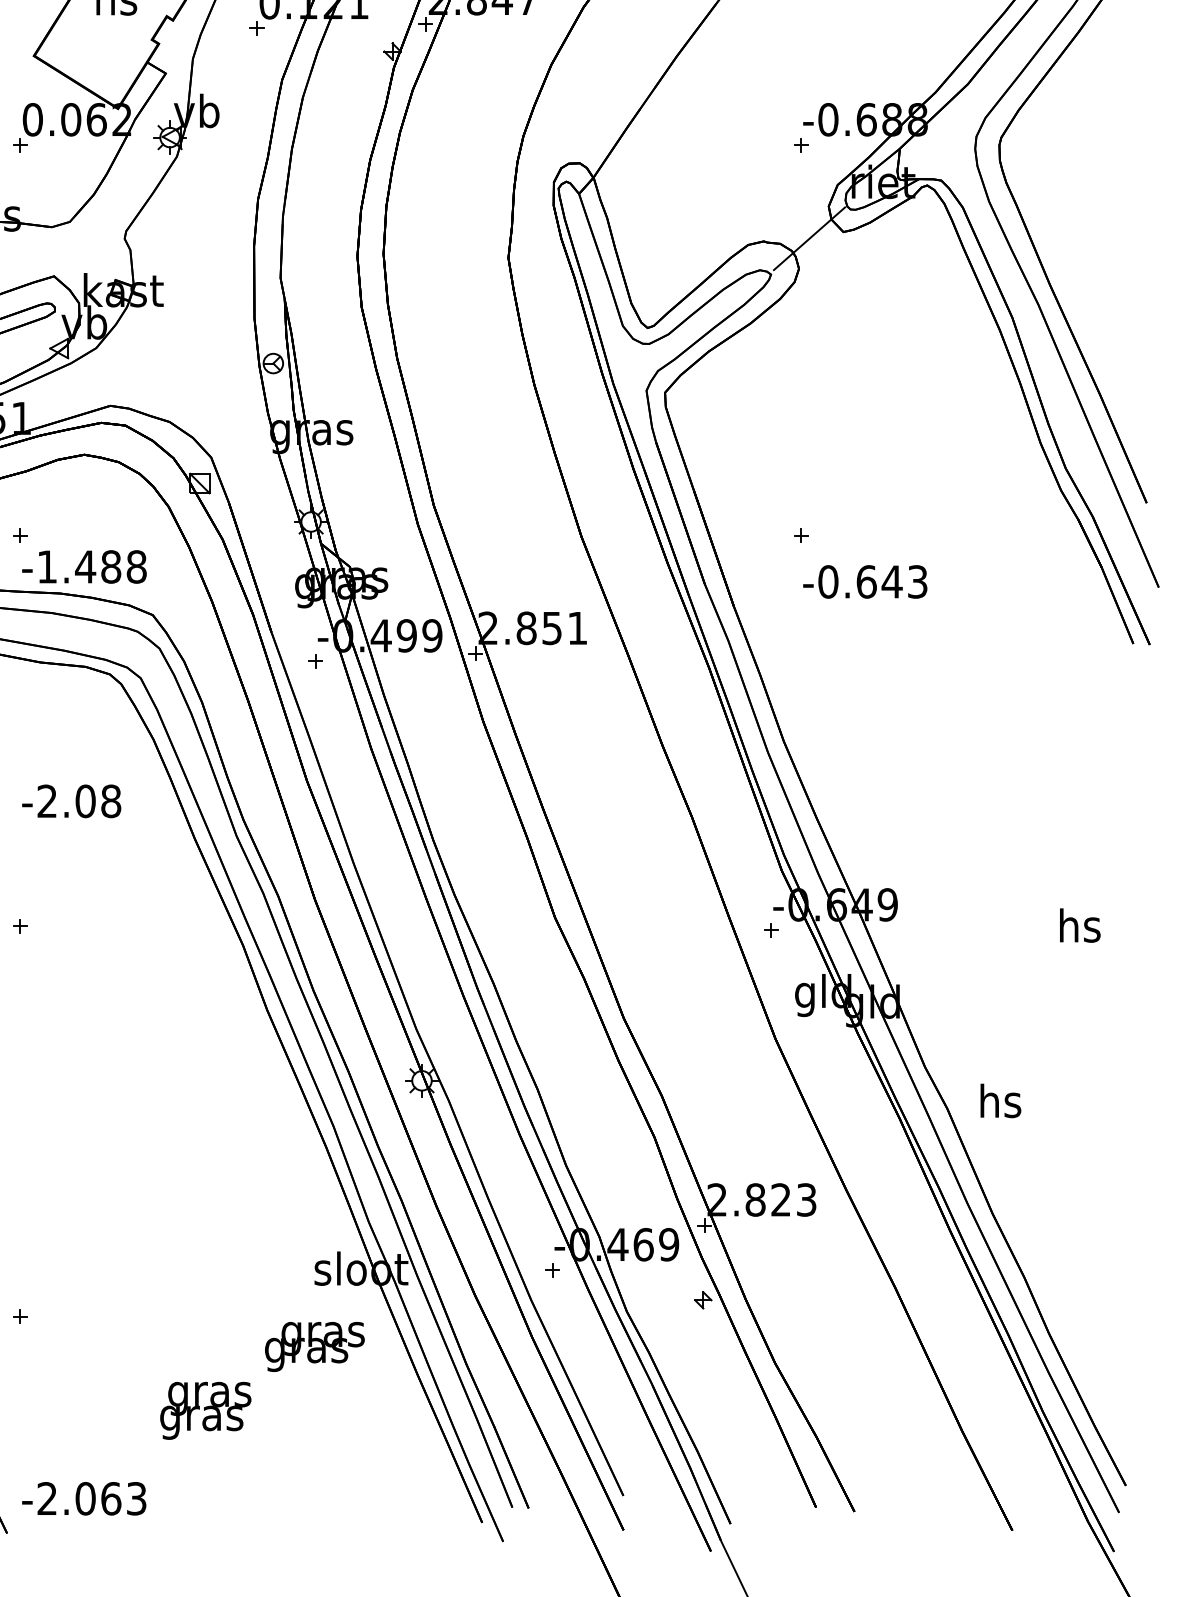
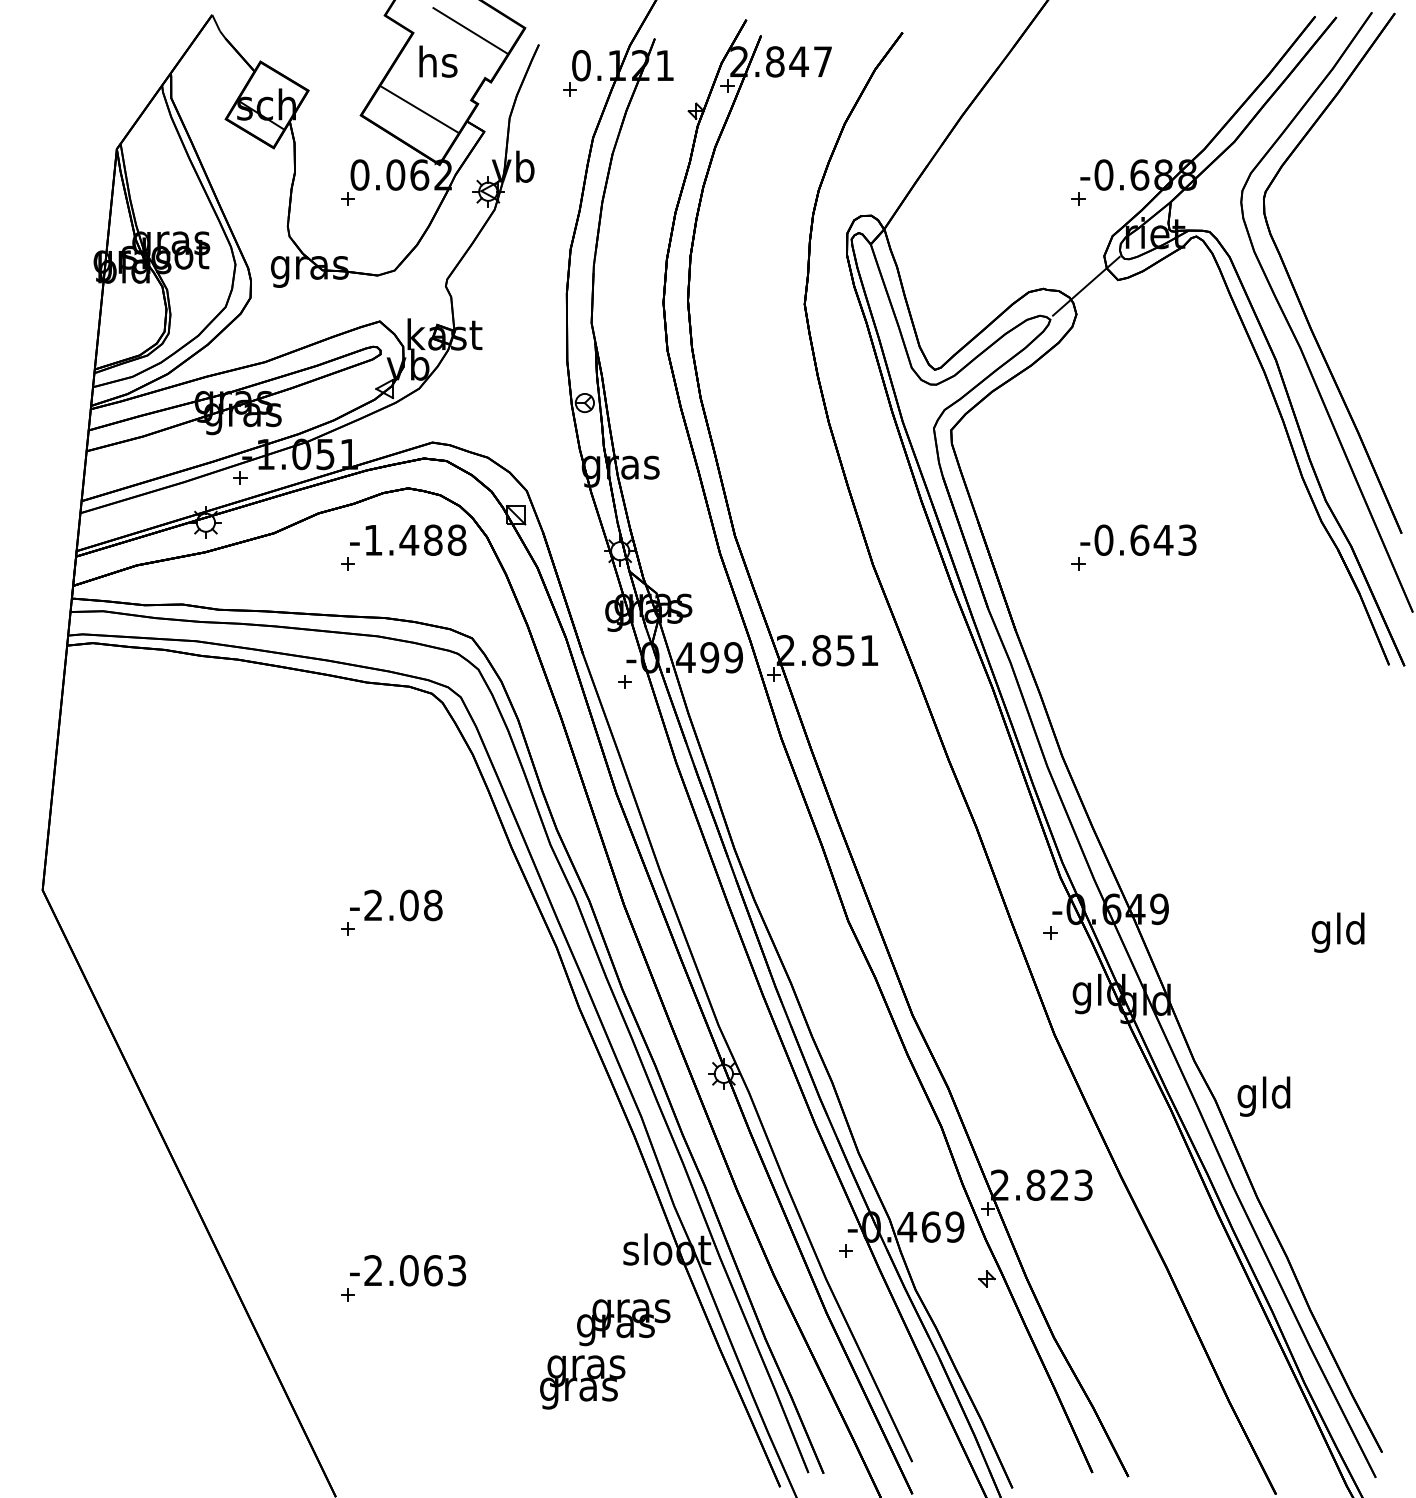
line: (96, 49) -> (419, 109), added
text: (84, 566) -> (408, 539), moved
text: (865, 581) -> (1138, 539), moved
text: (71, 801) -> (396, 905), moved
text: (1078, 929) -> (1337, 932), hs -> gld
text: (999, 1105) -> (1263, 1096), hs -> gld
text: (205, 1410) -> (582, 1382), moved
text: (84, 1498) -> (408, 1270), moved

